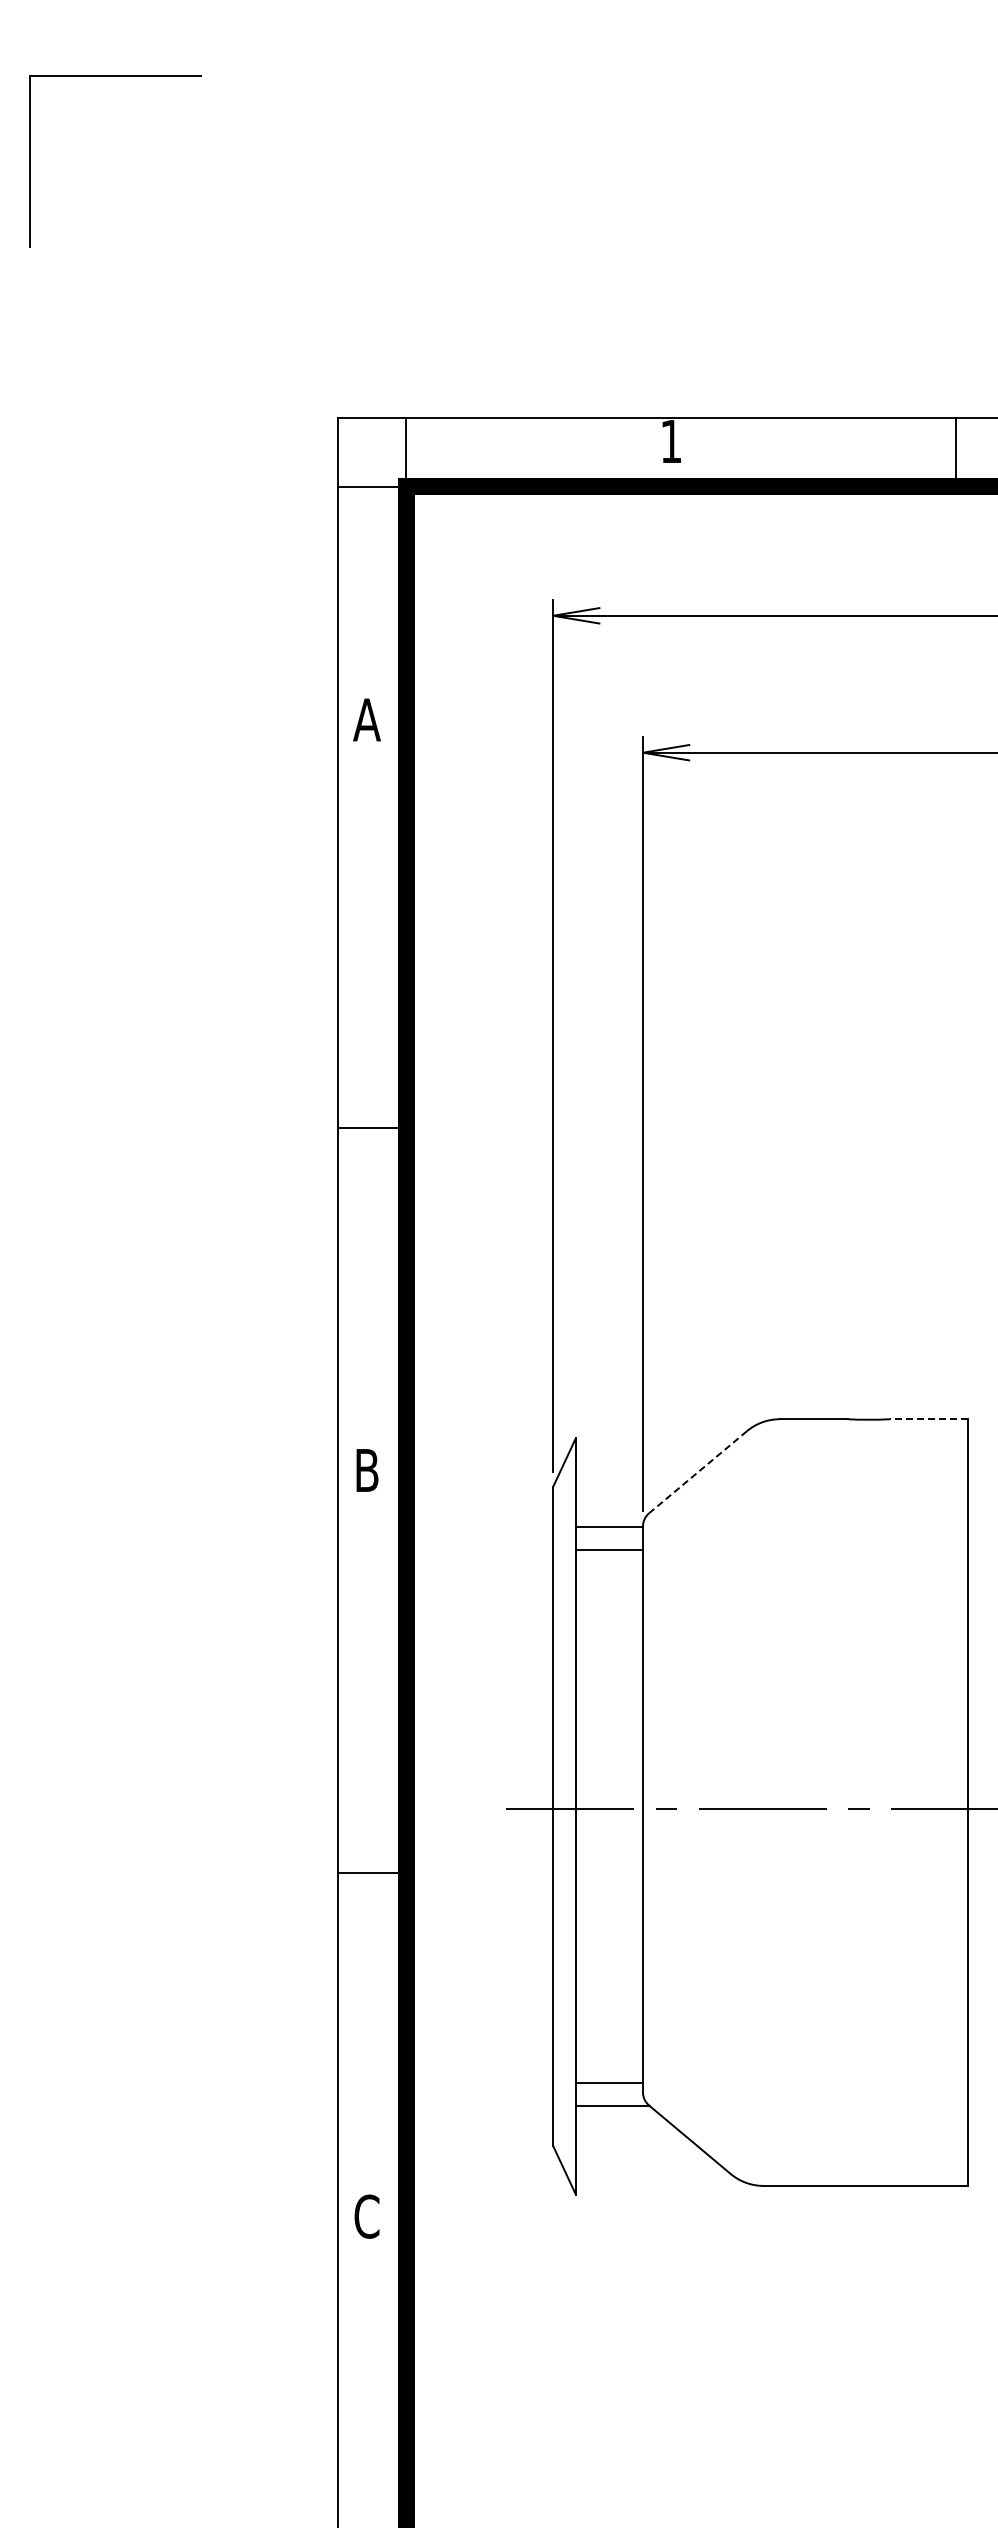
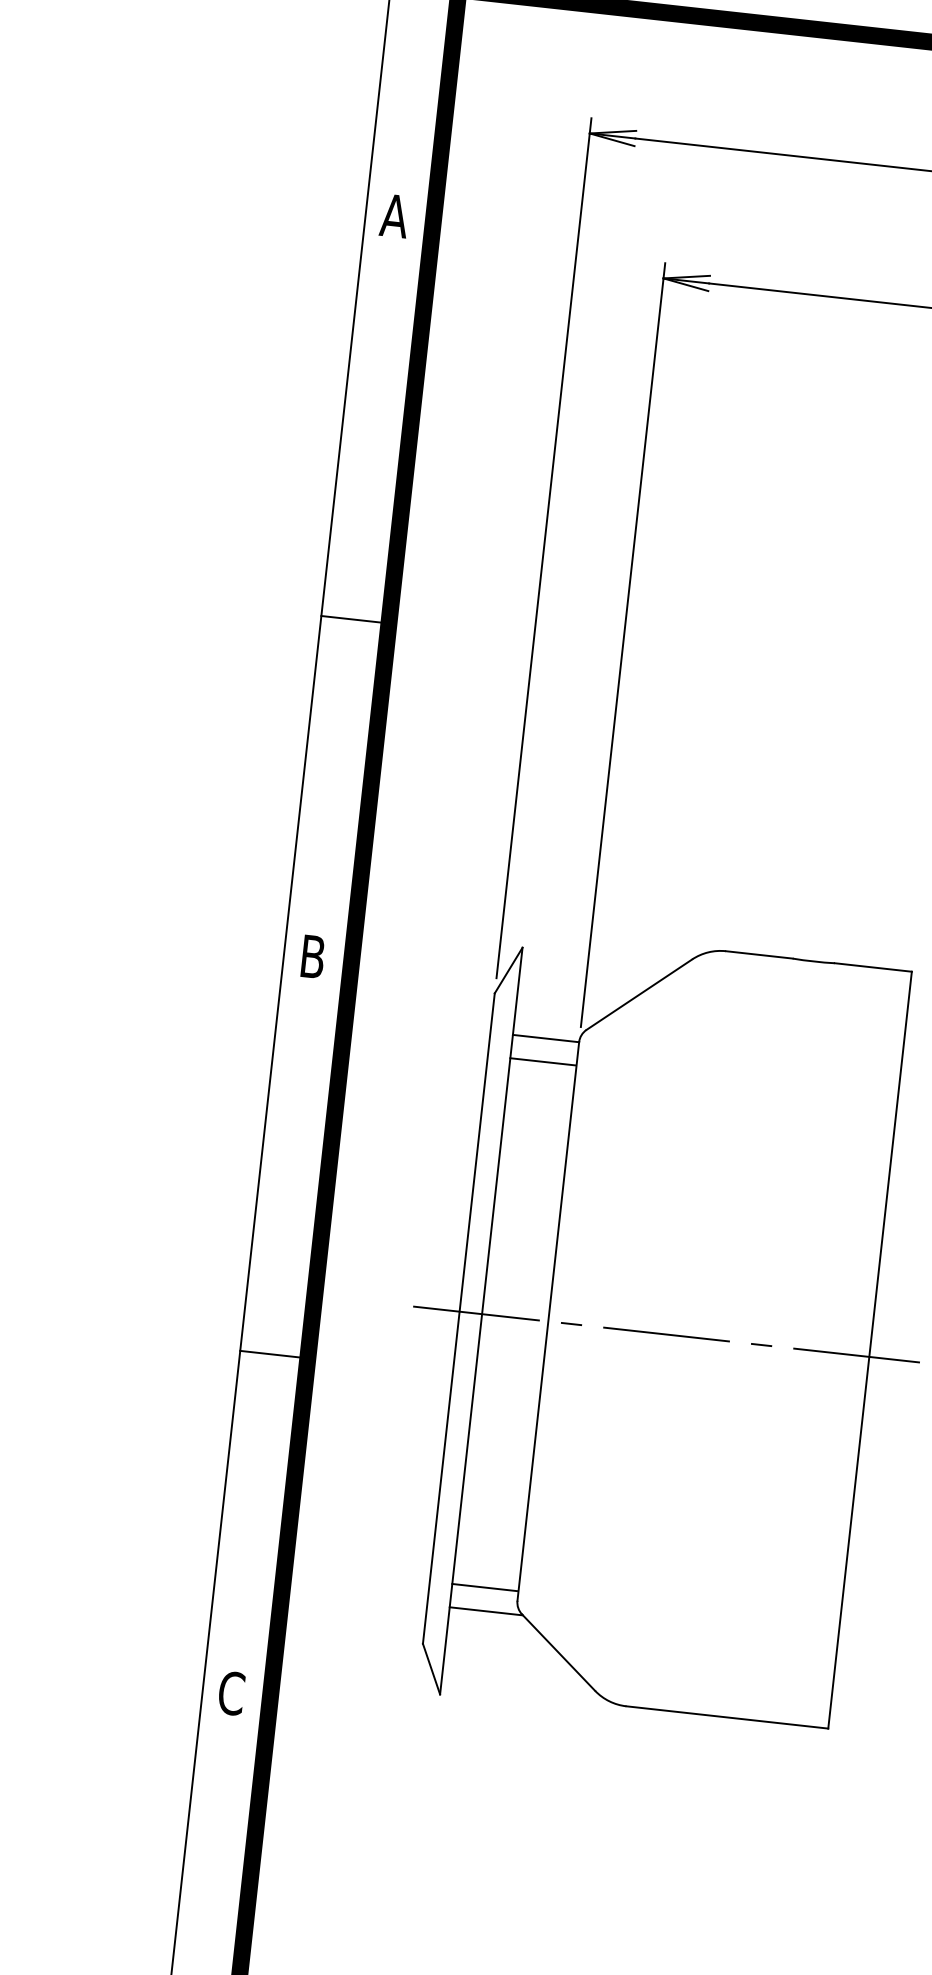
line: (928, 1419) -> (872, 967), dashed -> solid
line: (698, 1472) -> (639, 994), dashed -> solid

